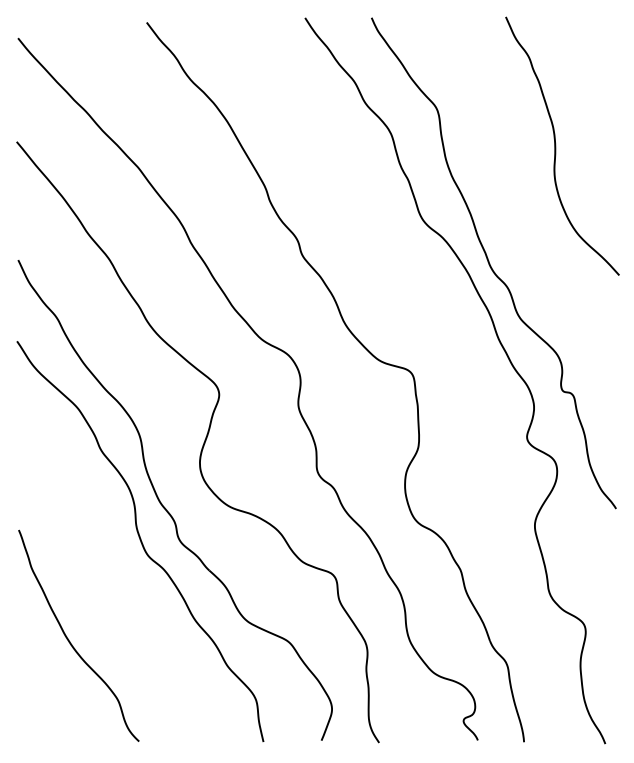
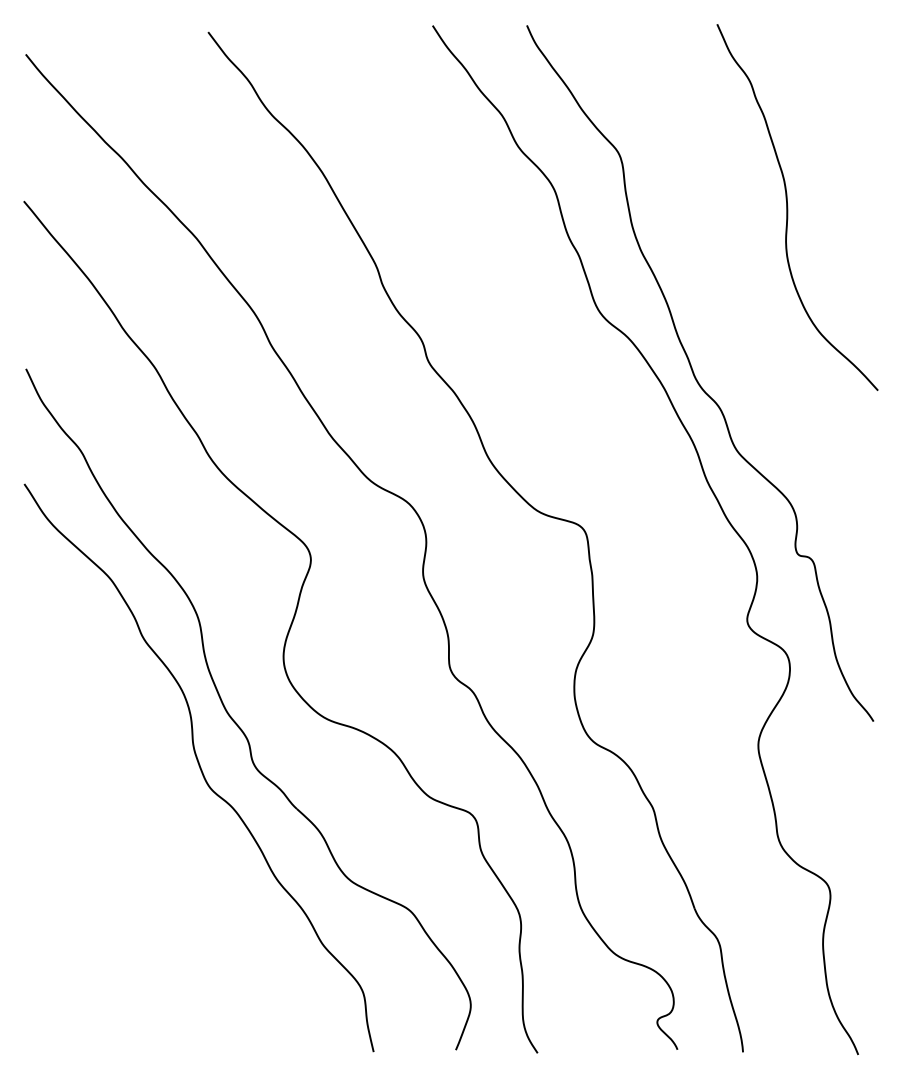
curve: (70, 641) -> (100, 909), removed

